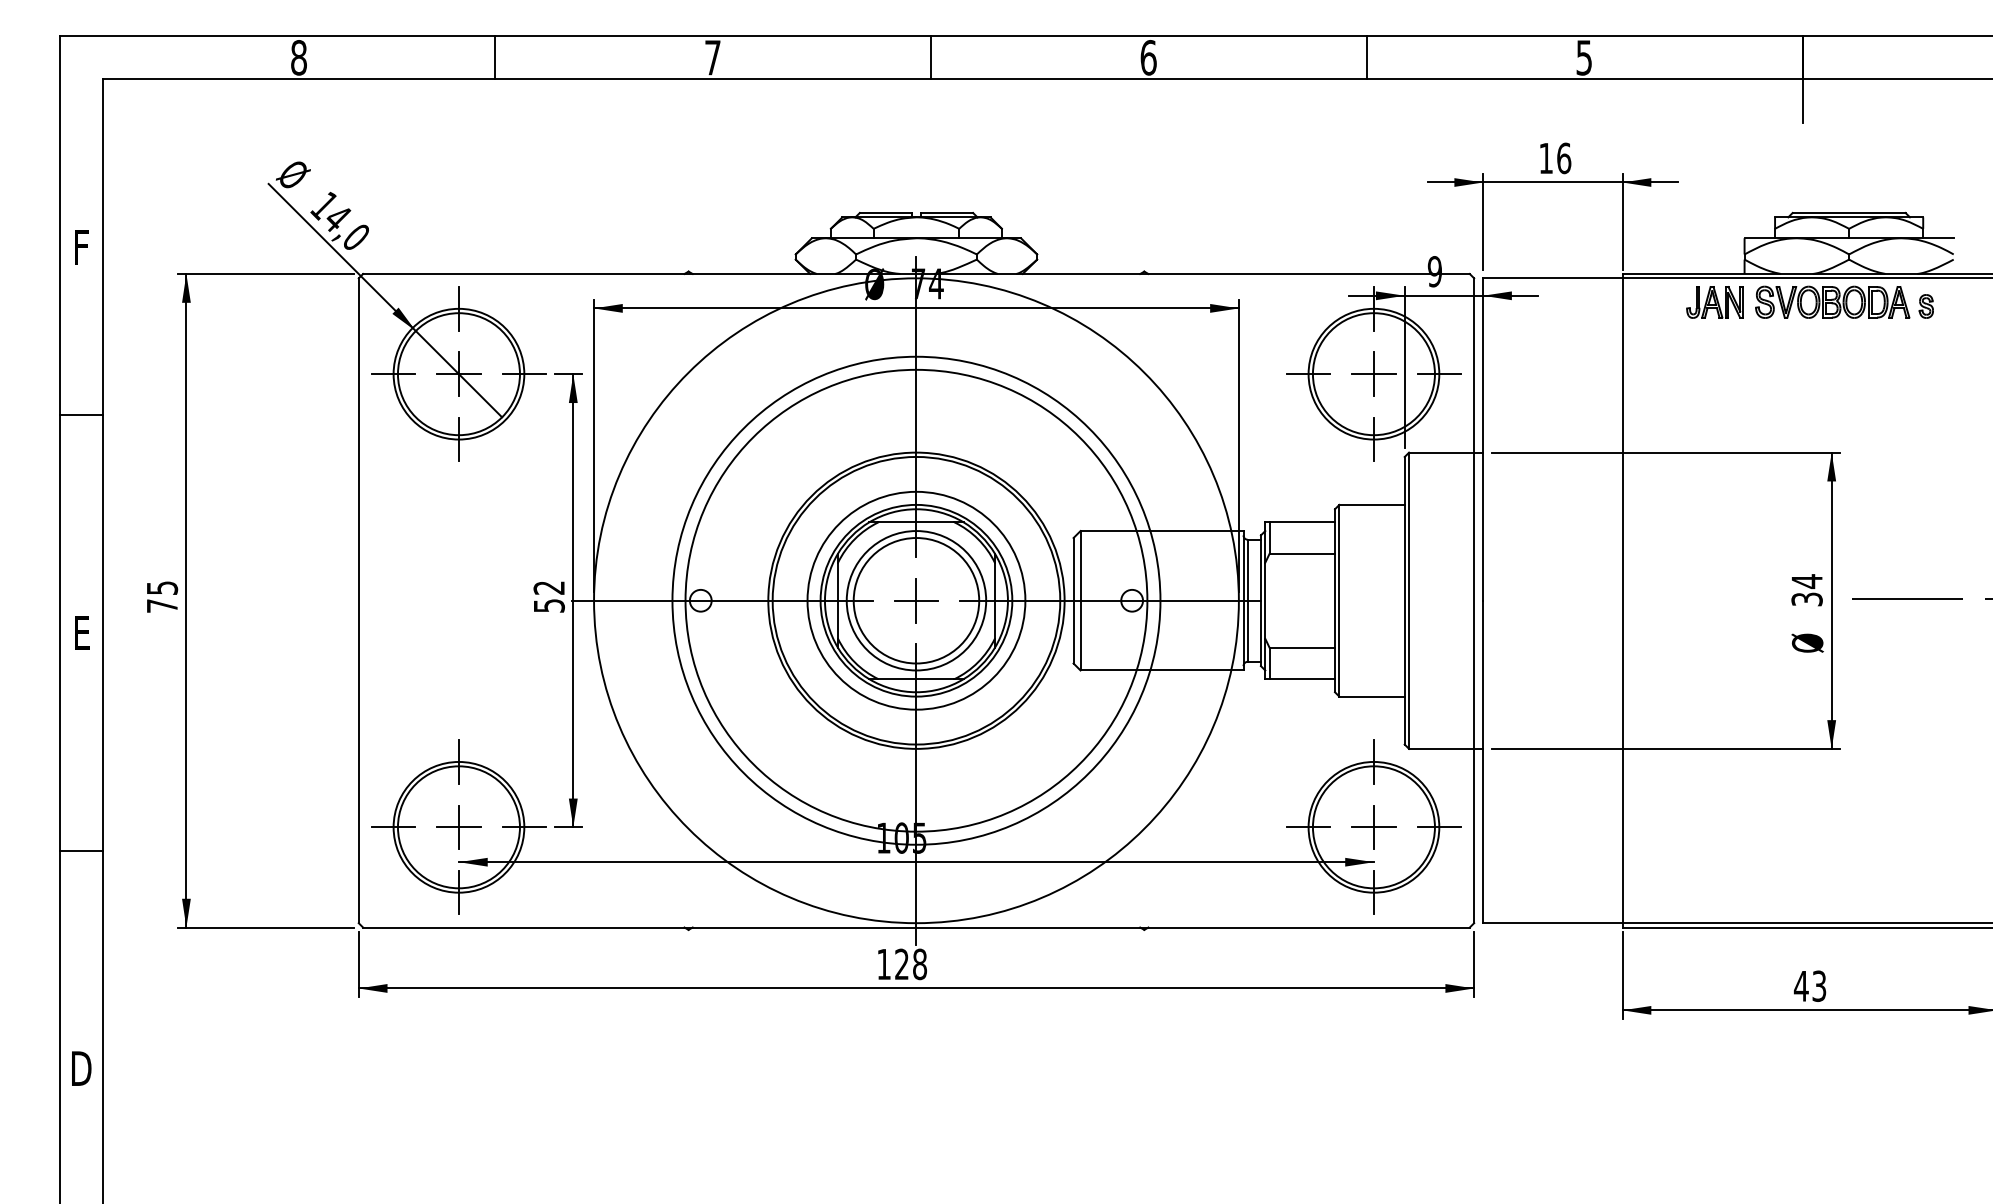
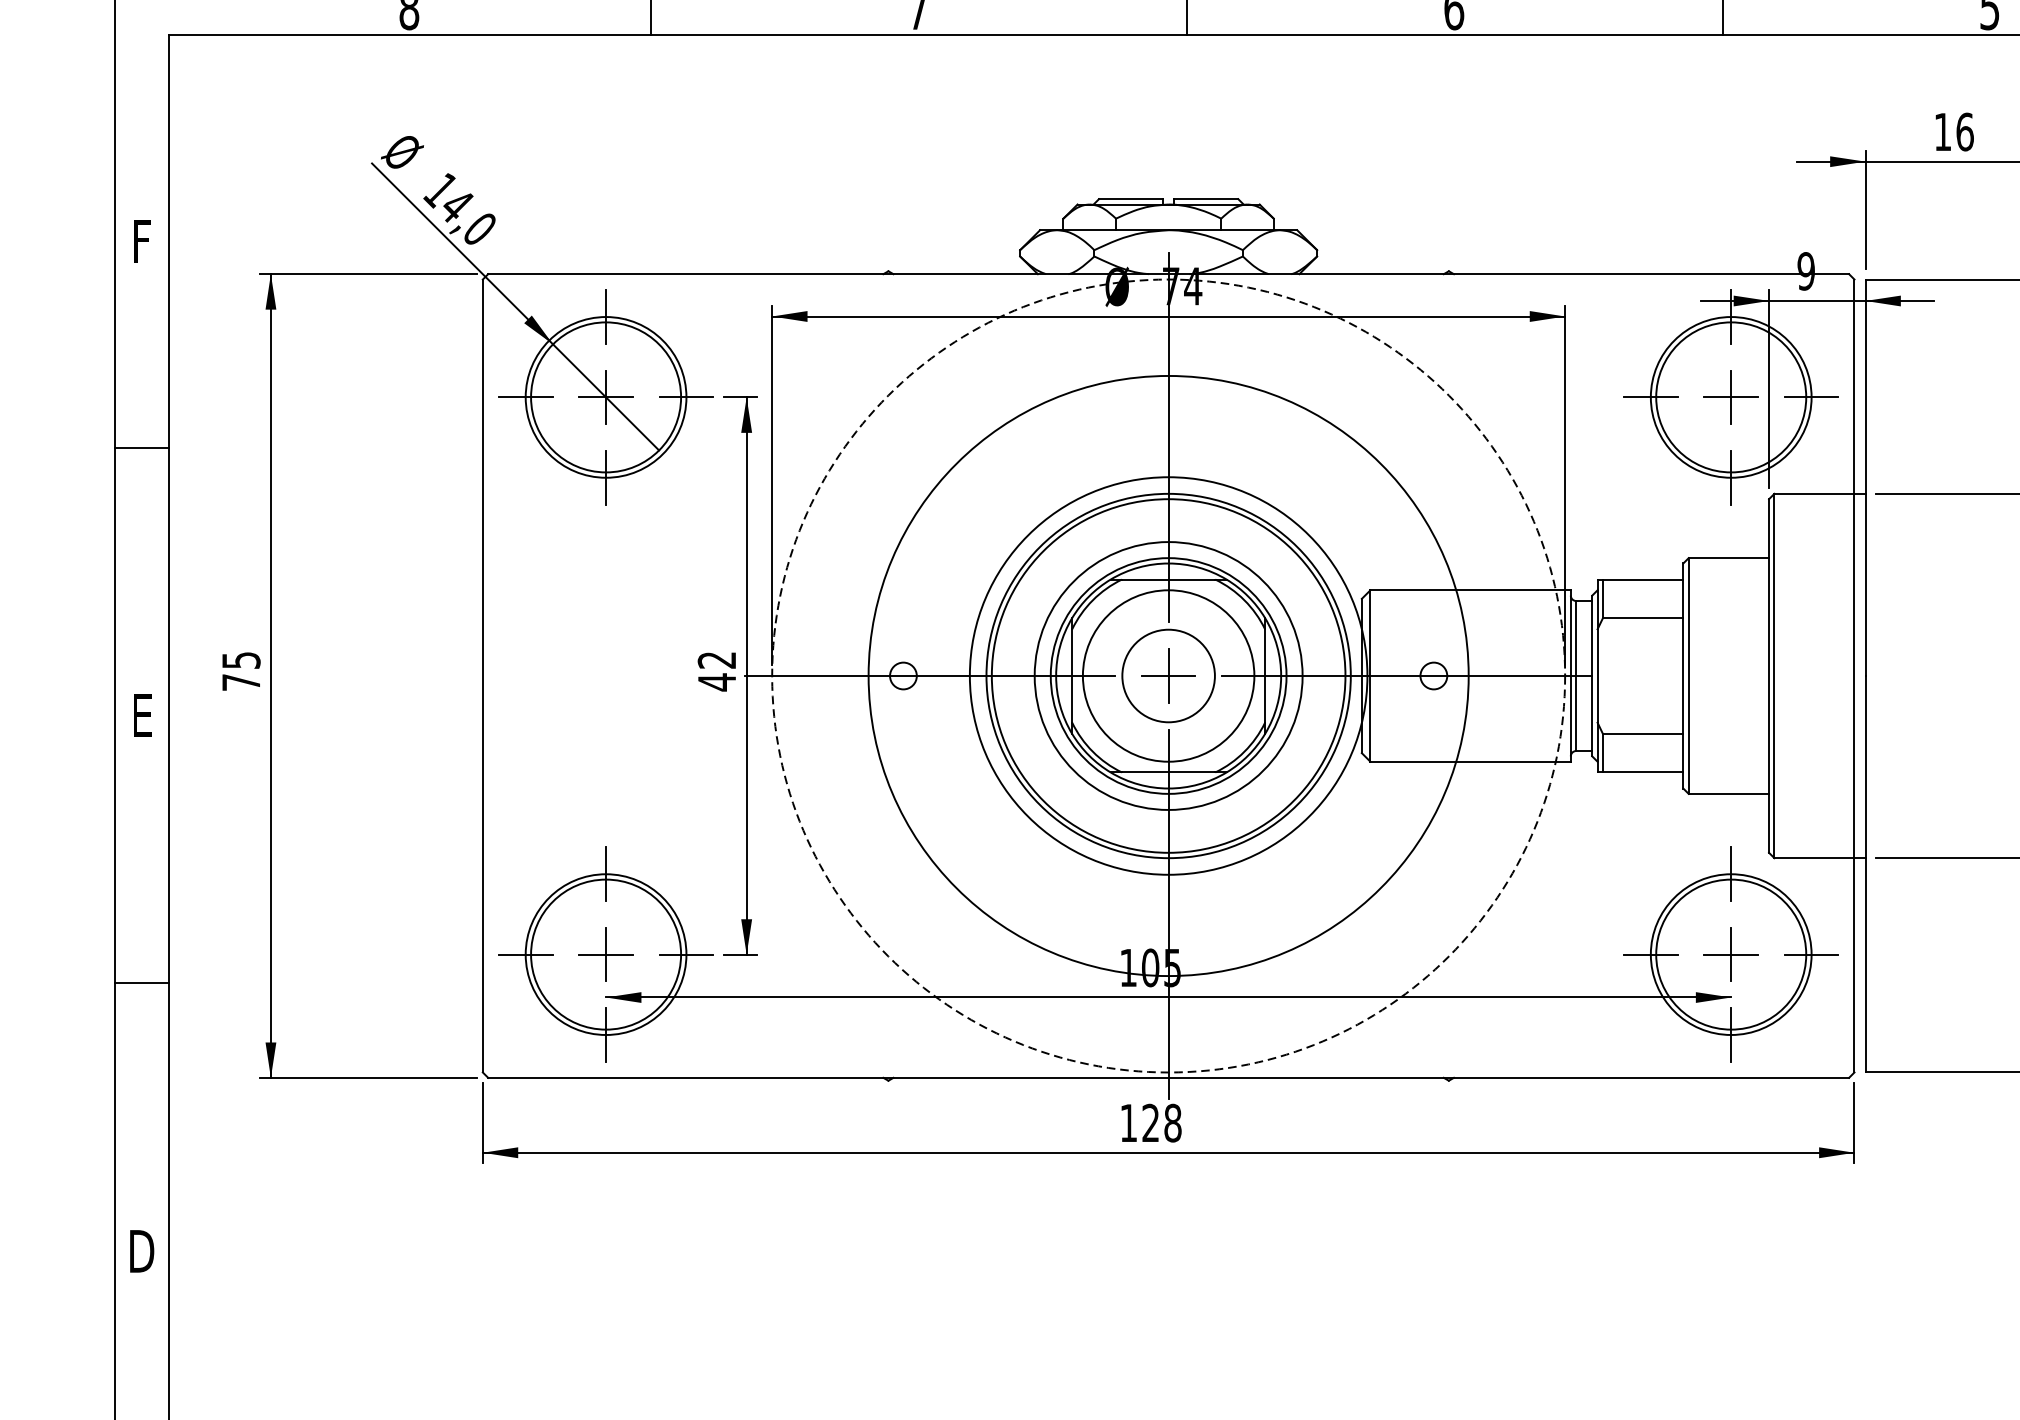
circle: (916, 600) -> (1168, 675), size x0.6
circle: (916, 600) -> (1168, 675), size x0.7
circle: (916, 600) -> (1168, 675), solid -> dashed
text: (549, 605) -> (717, 681), 52 -> 42

